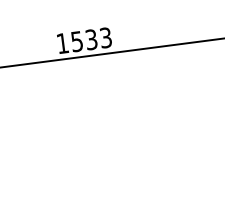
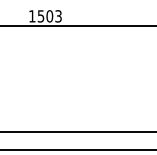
text: (91, 40) -> (49, 16), 1533 -> 1503

